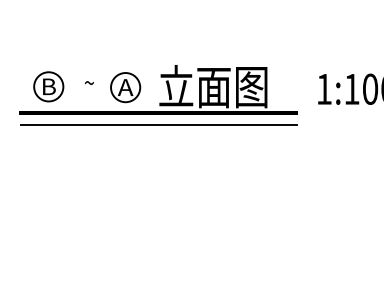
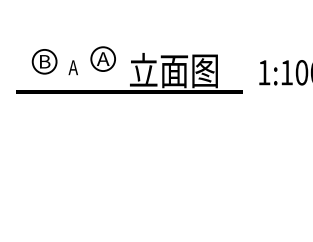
text: (89, 83) -> (72, 68), ~ -> A
part: (48, 86) -> (44, 61), moved
part: (125, 87) -> (103, 59), moved
line: (158, 124) -> (129, 101), removed

